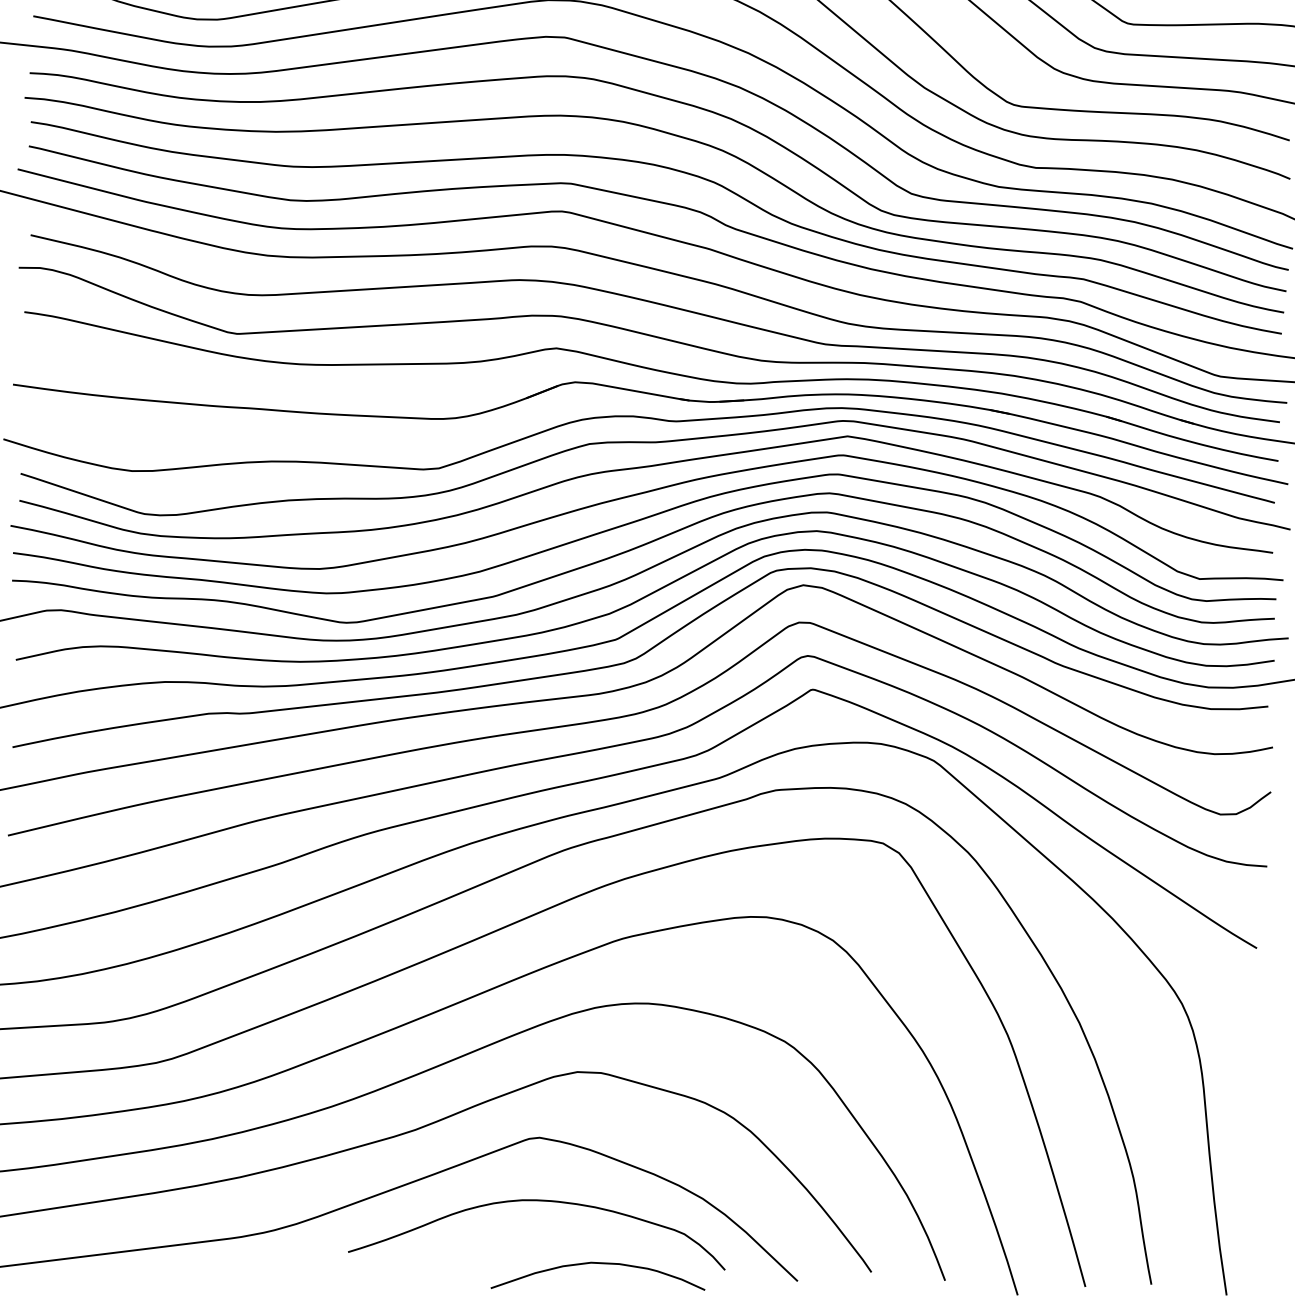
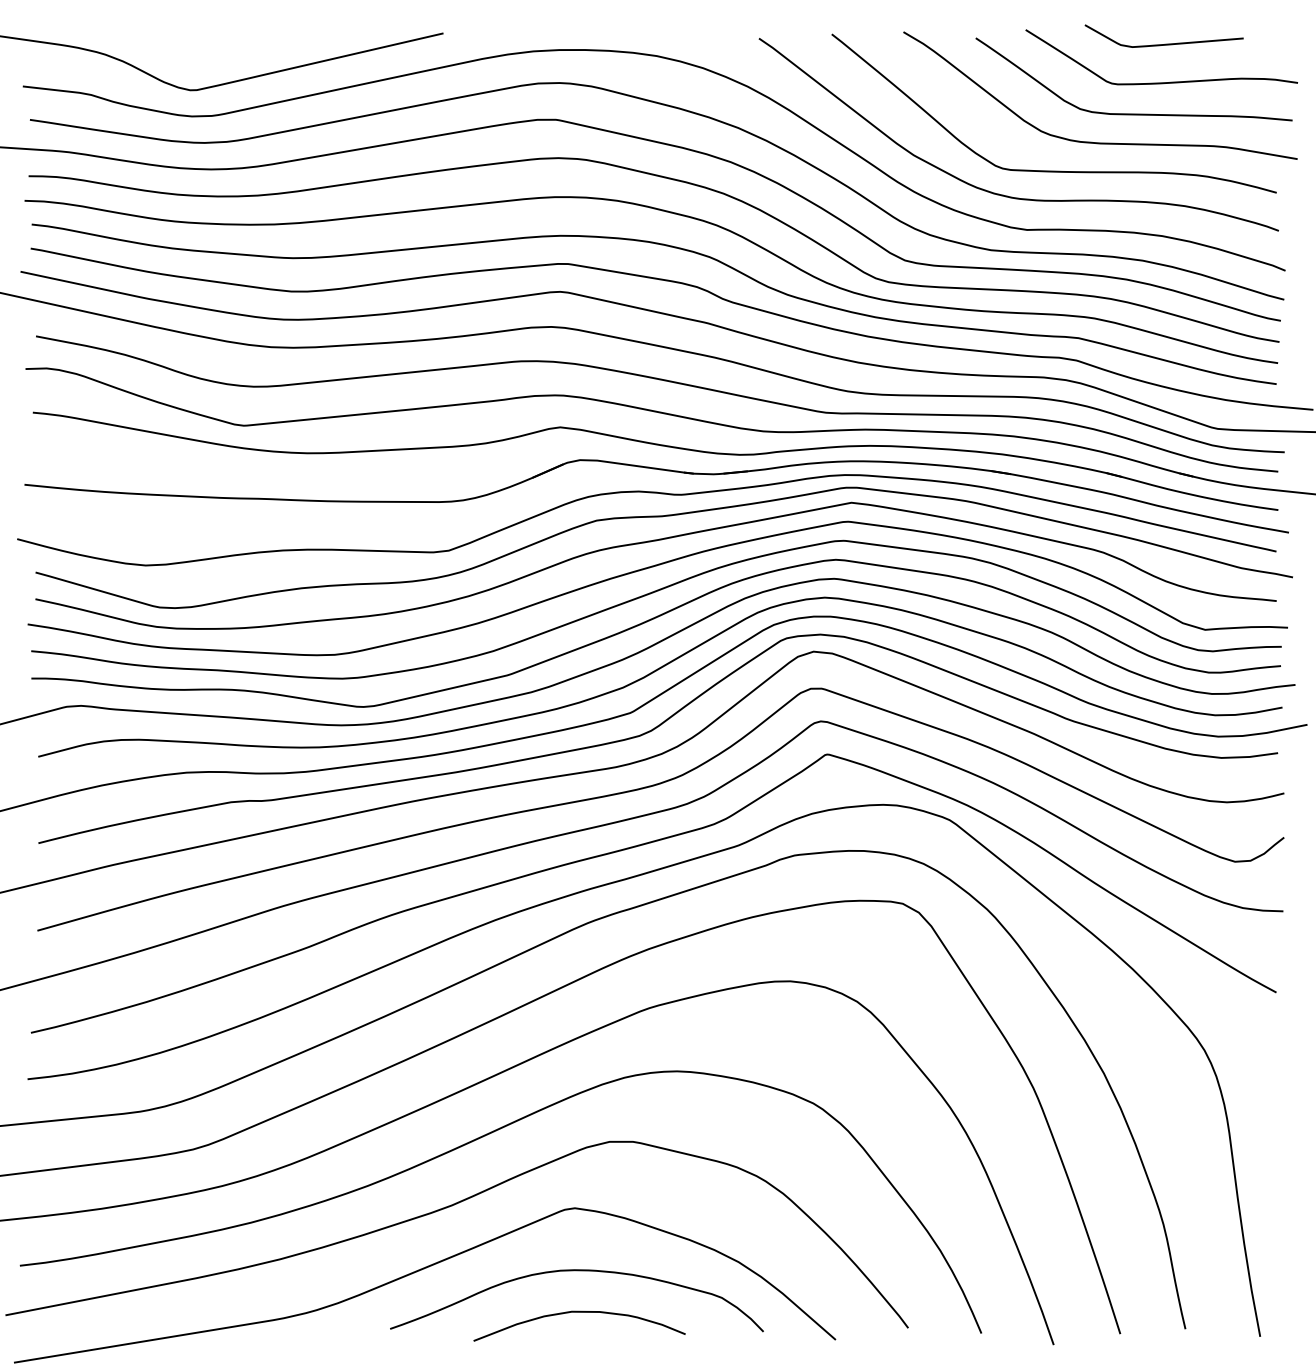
curve: (598, 1263) -> (579, 1312), moved

